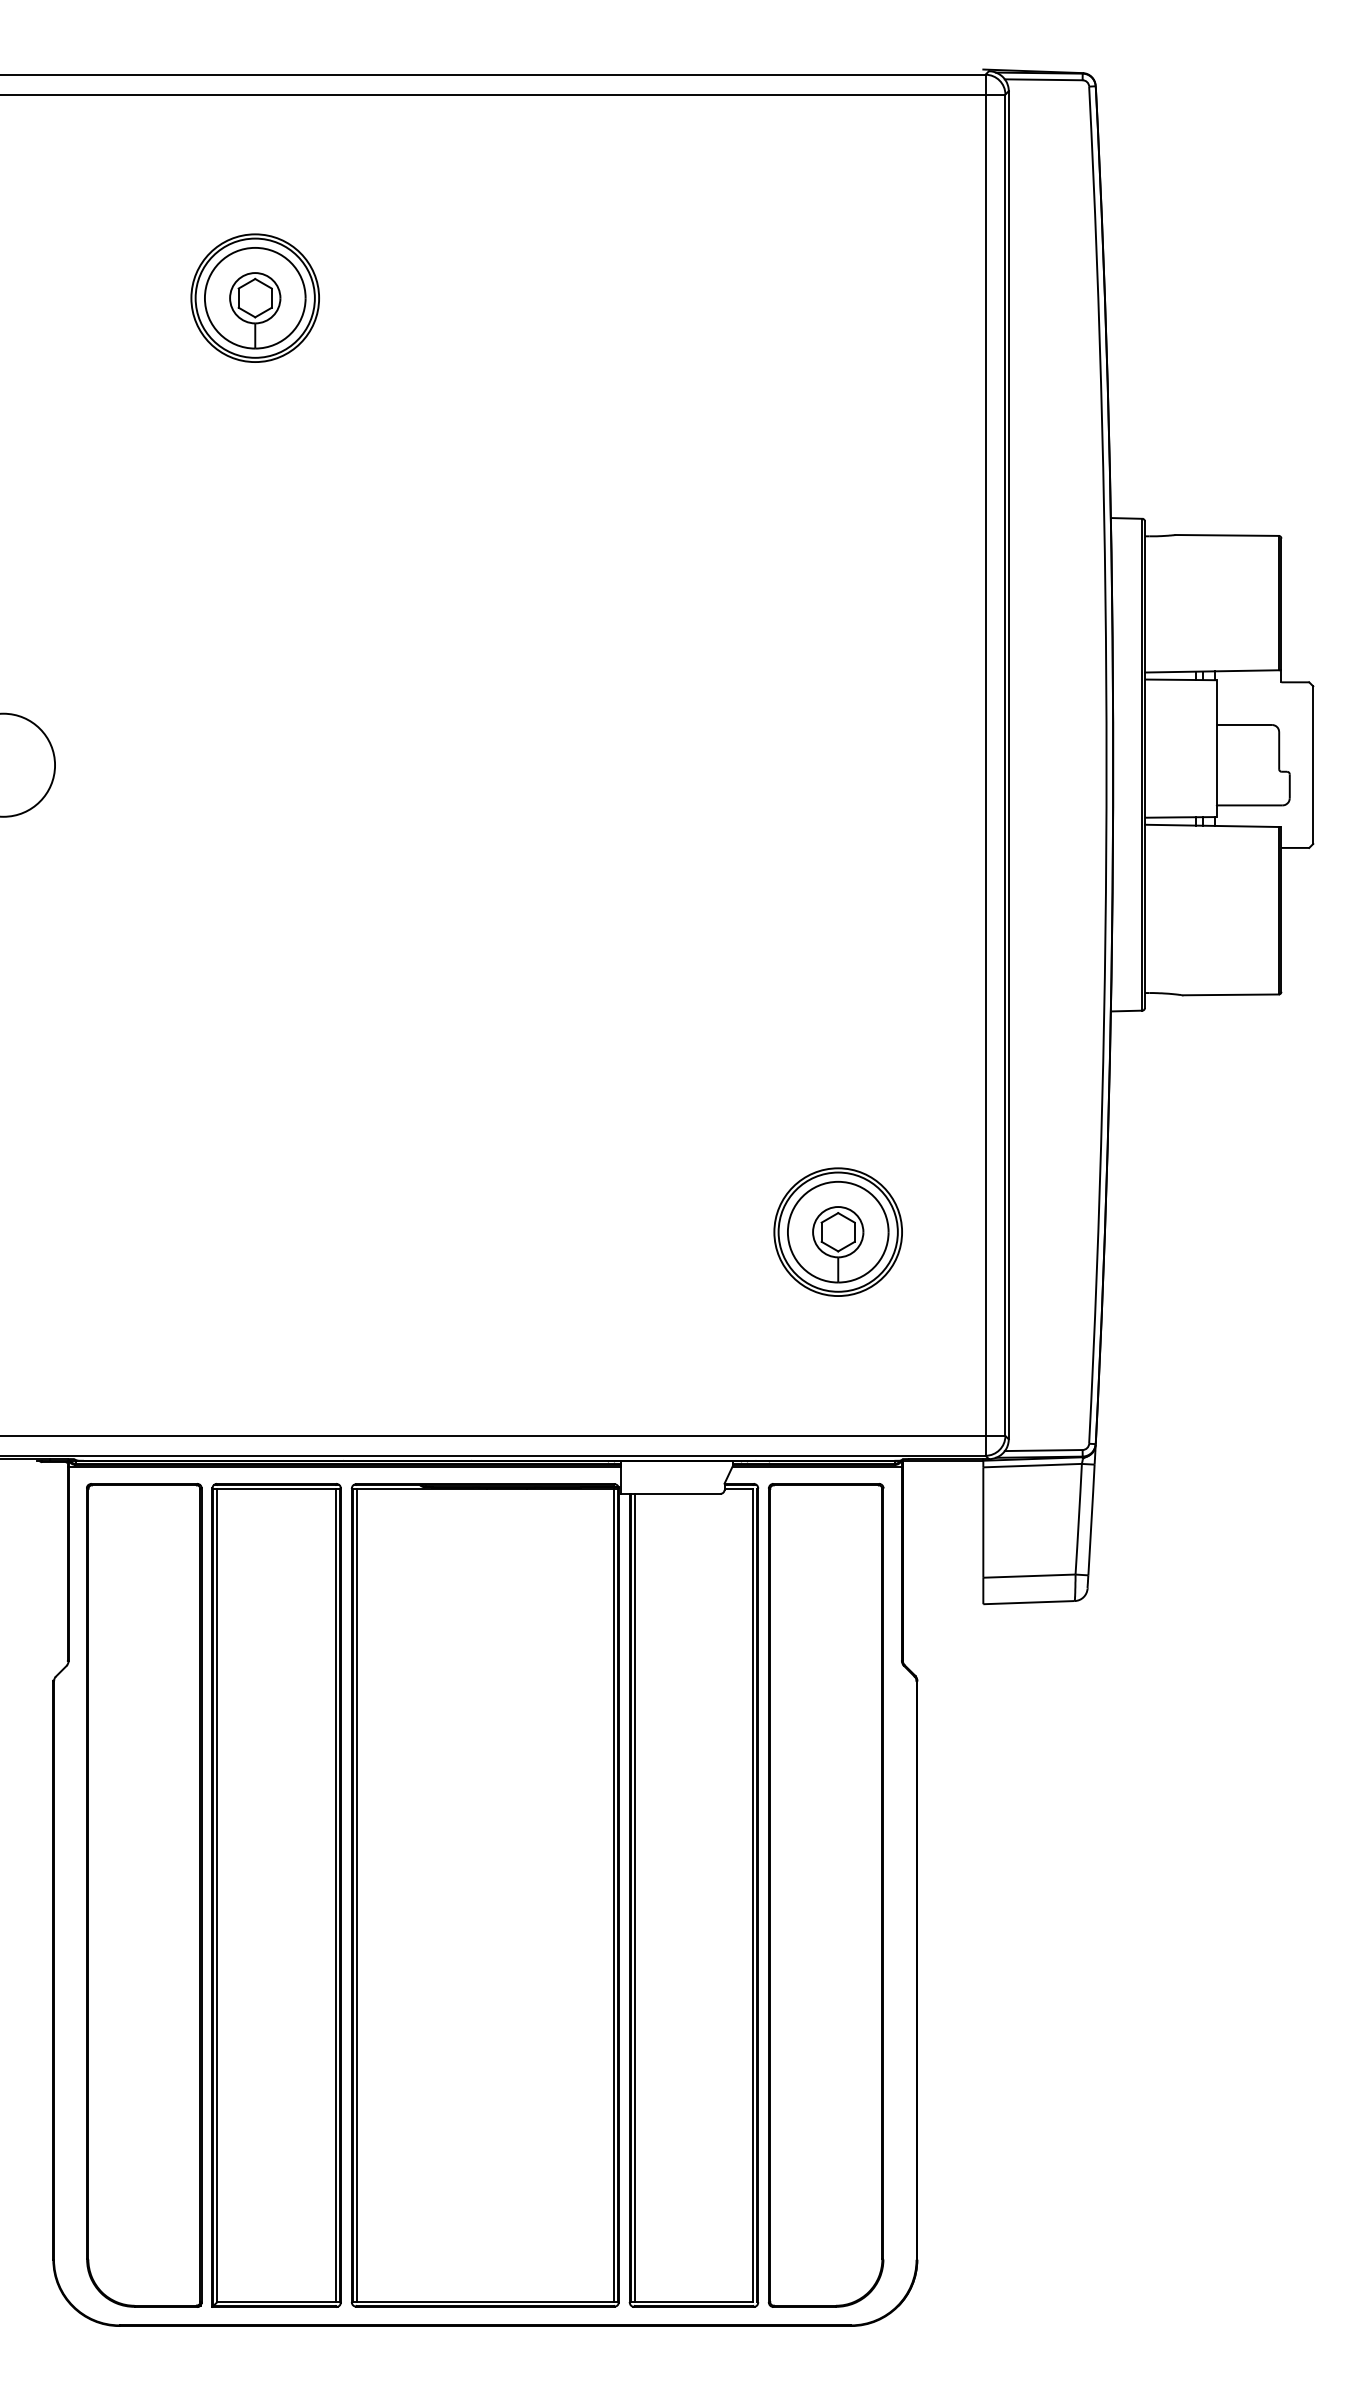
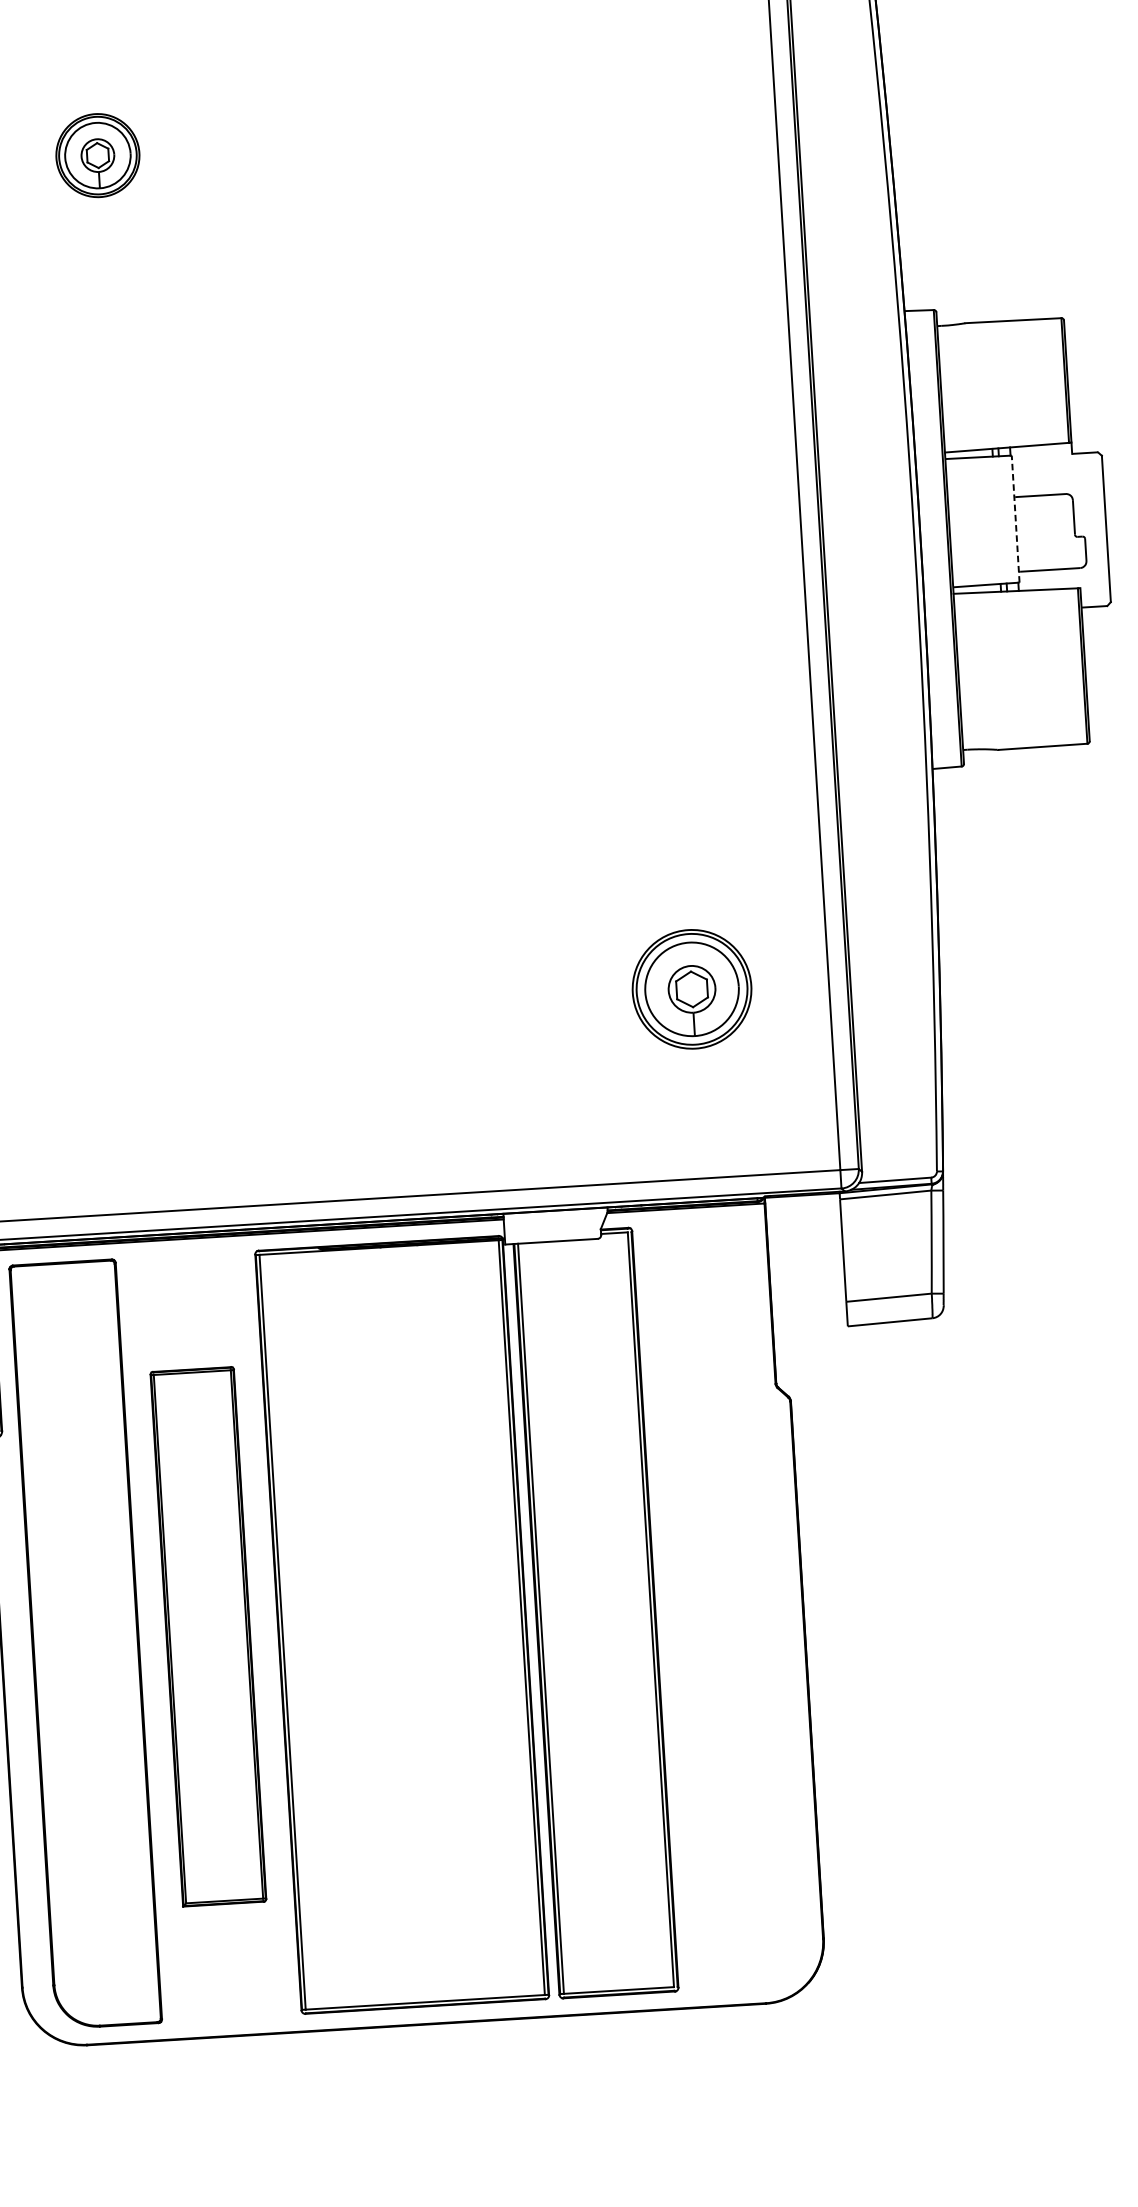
part: (254, 297) -> (97, 155), size x0.7
line: (1216, 748) -> (1015, 519), solid -> dashed
part: (276, 1895) -> (208, 1636), size x0.7
part: (825, 1895) -> (717, 1605), removed

